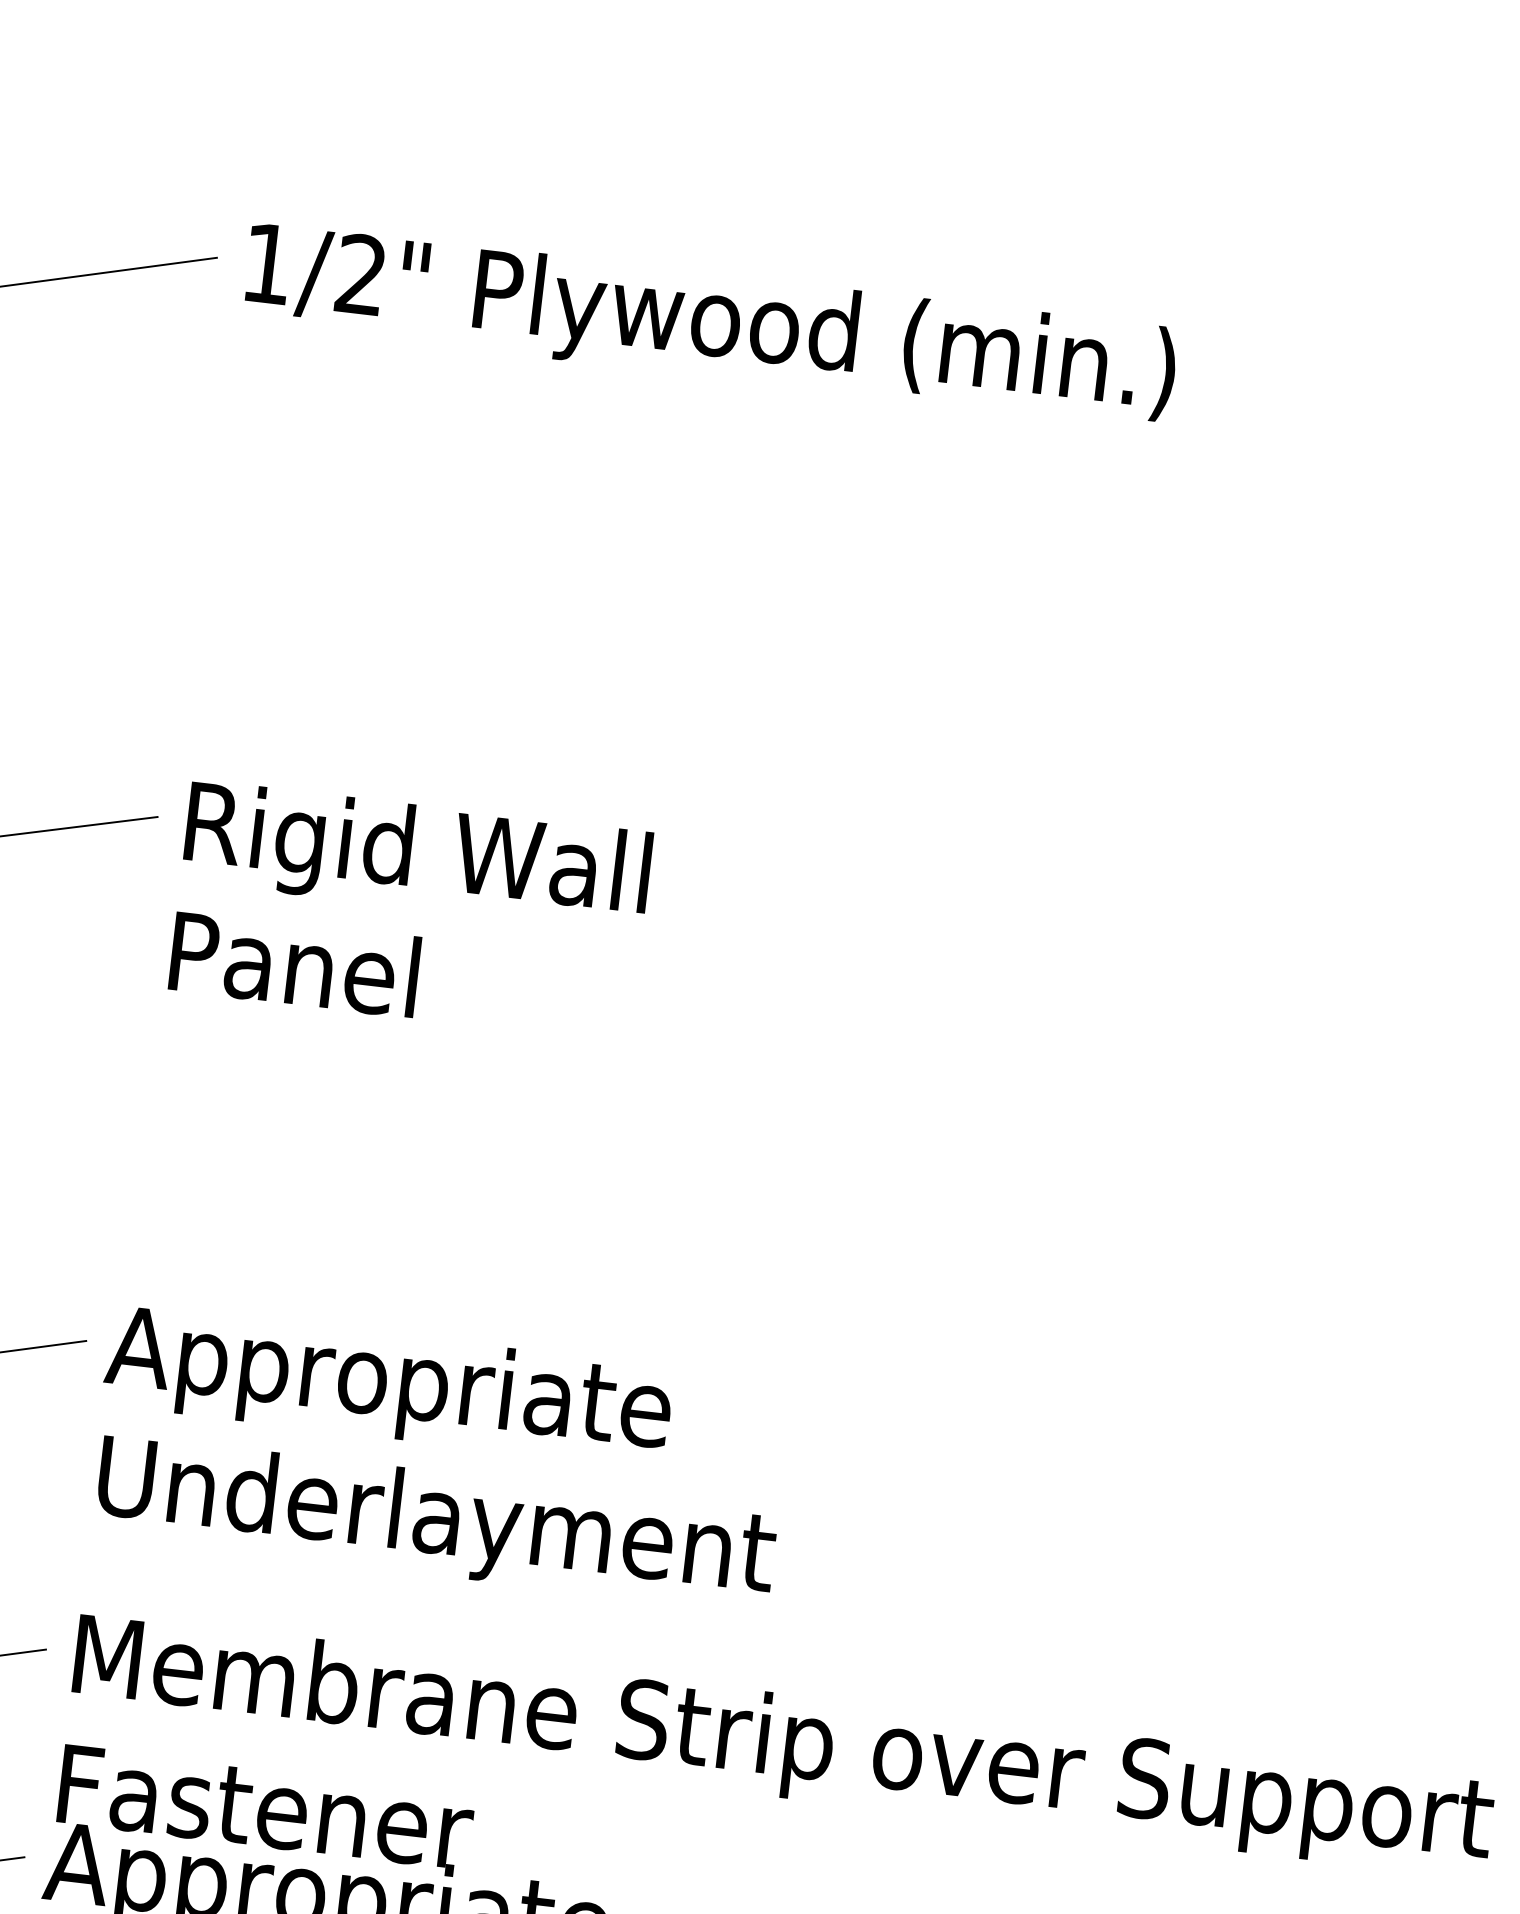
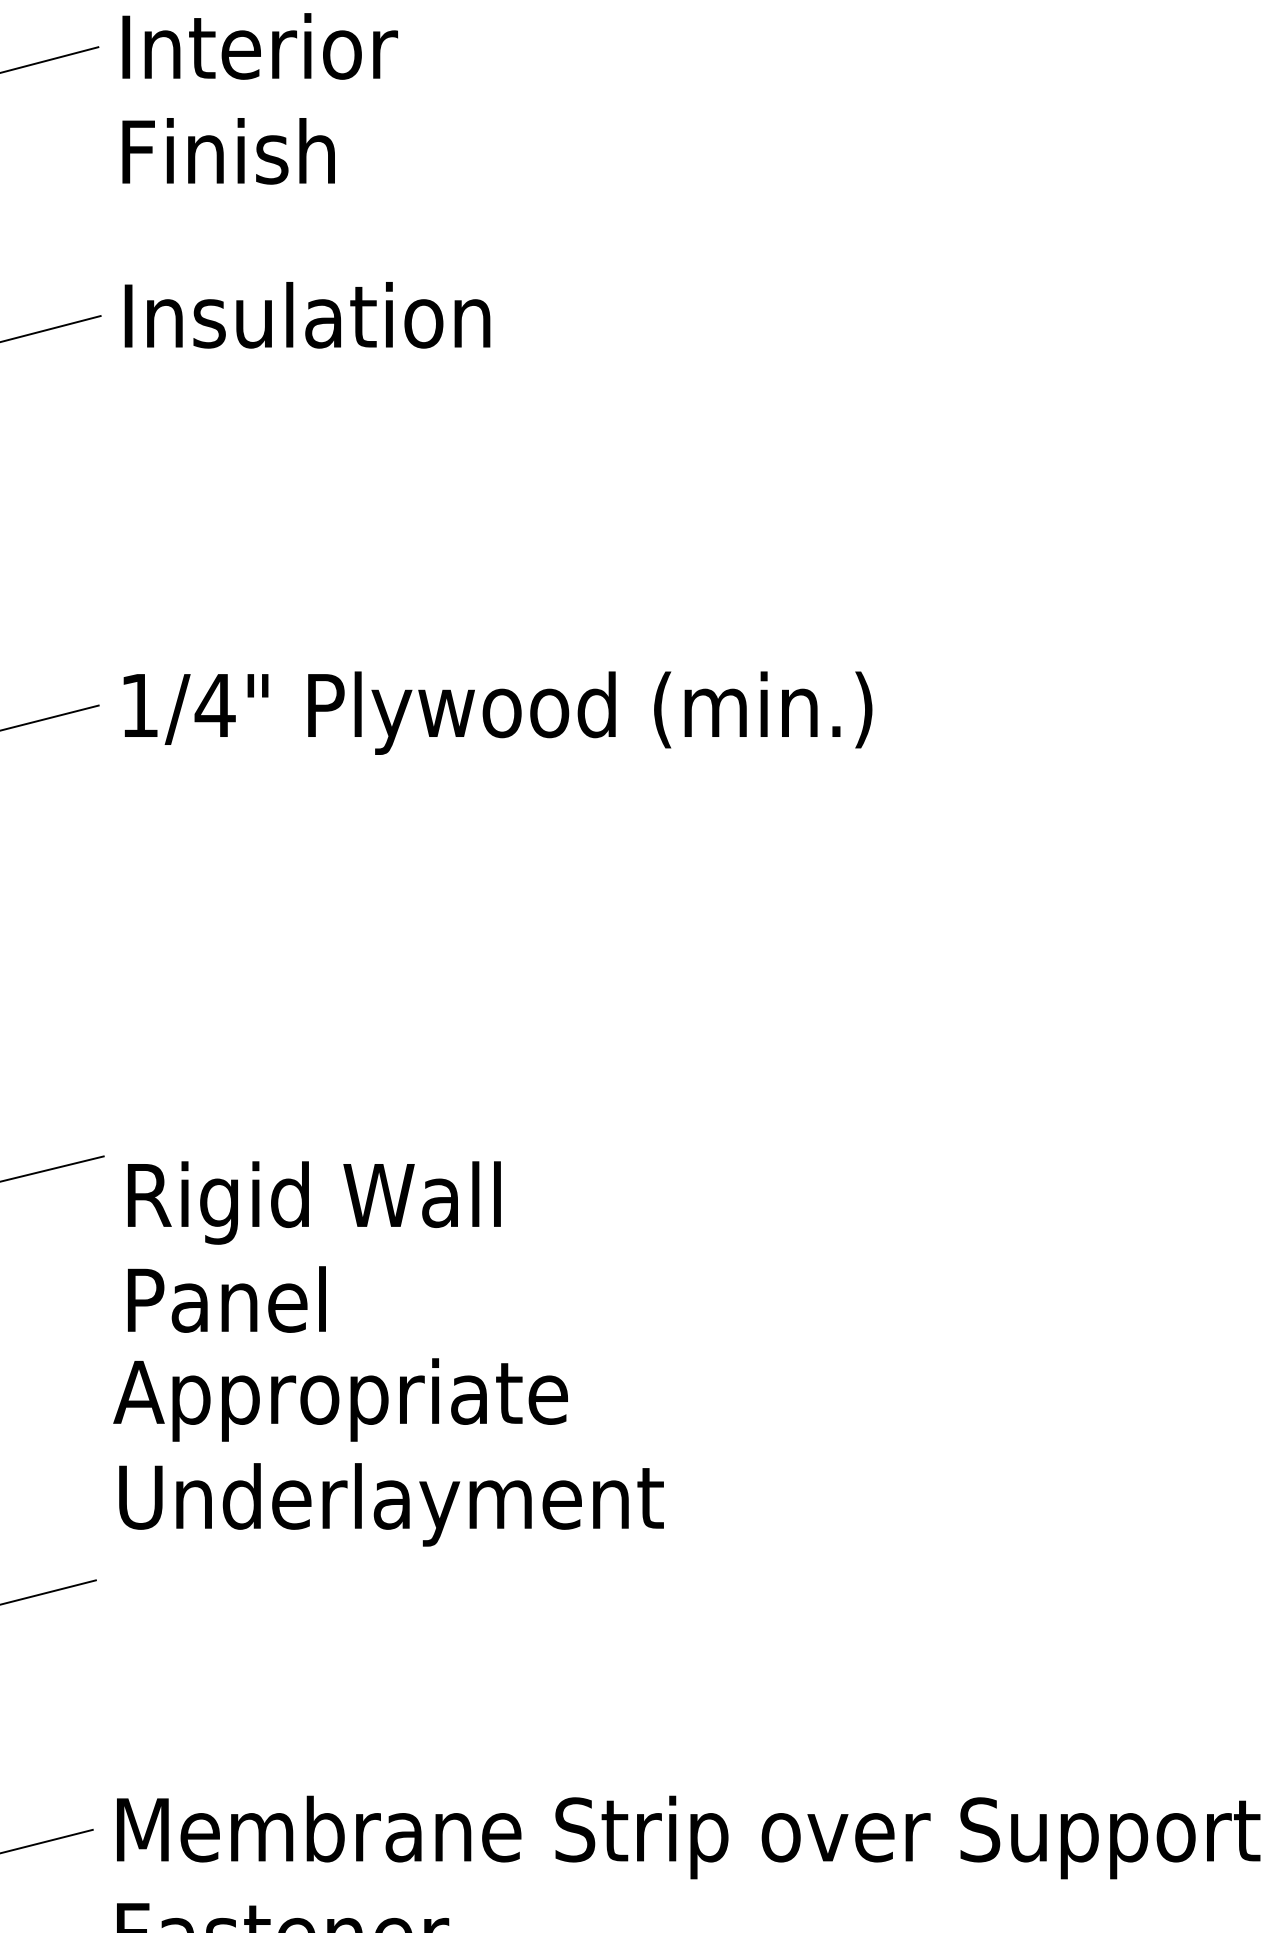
text: (360, 273) -> (214, 704), 1/2" -> 1/4"
text: (411, 910) -> (314, 1246), moved
text: (439, 1458) -> (388, 1452), moved

